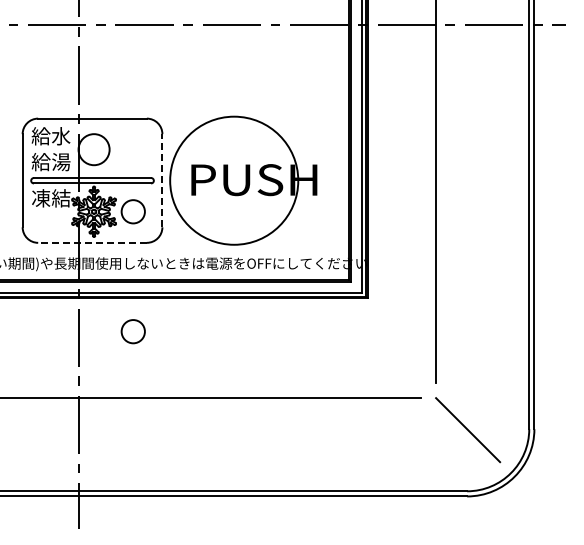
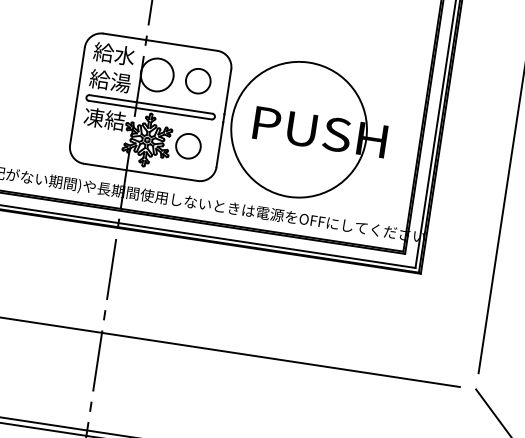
line: (162, 180) -> (224, 118), dashed -> solid
line: (92, 242) -> (140, 171), dashed -> solid
circle: (132, 331) -> (197, 80), moved

